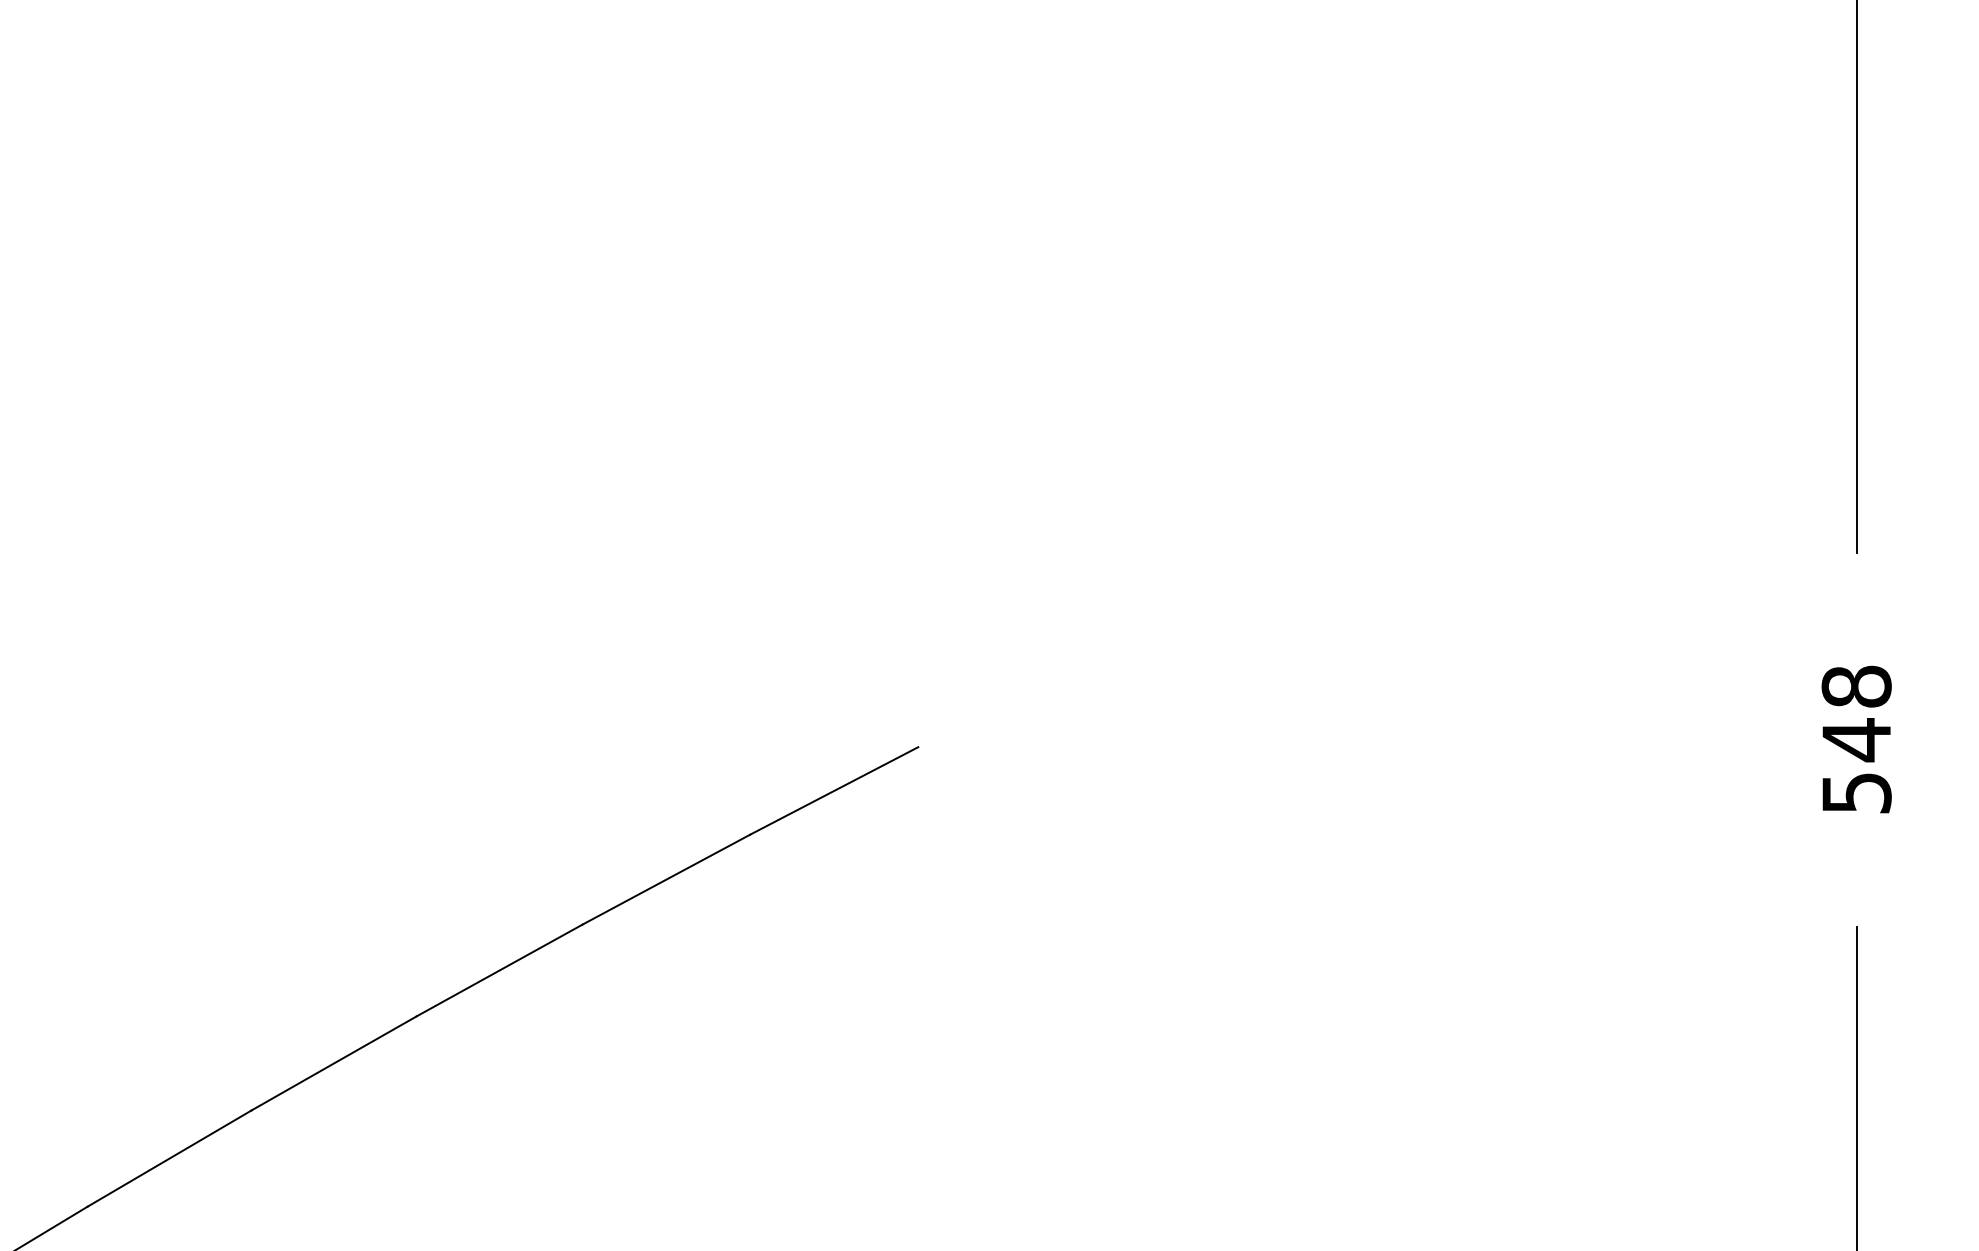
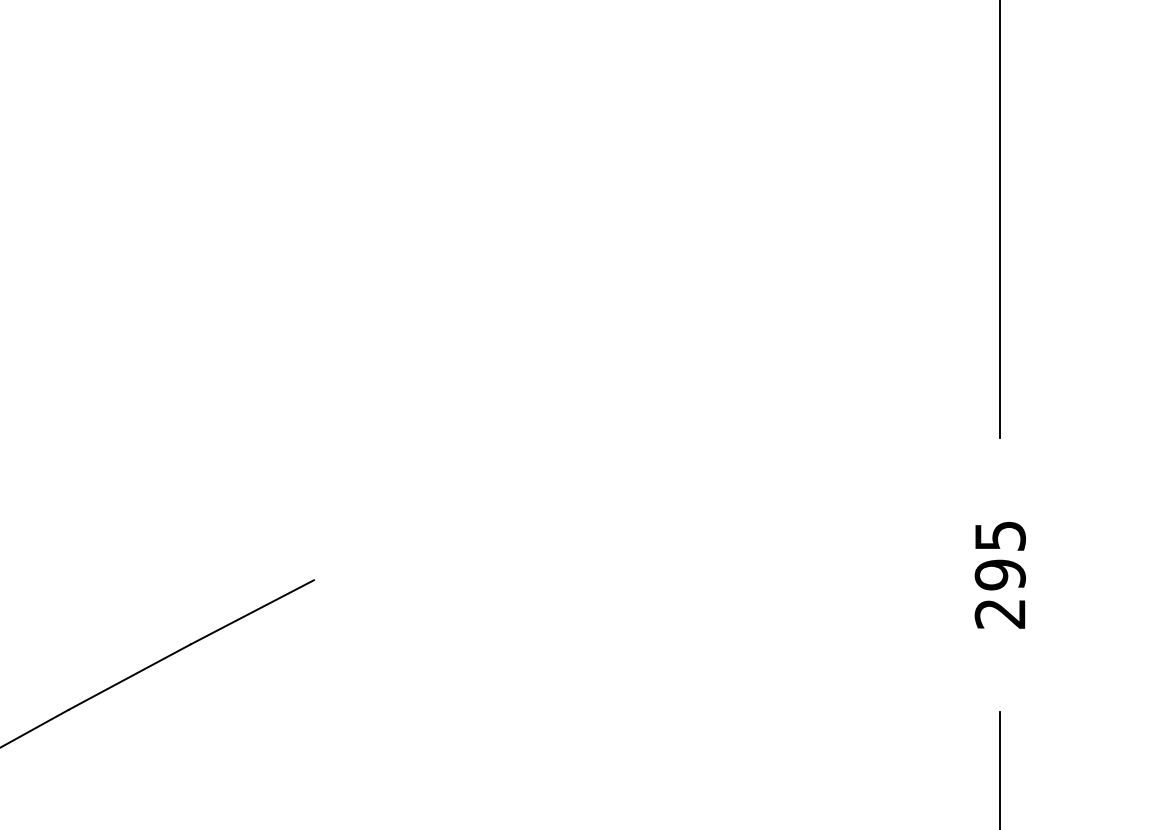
text: (1856, 739) -> (1000, 574), 548 -> 295

